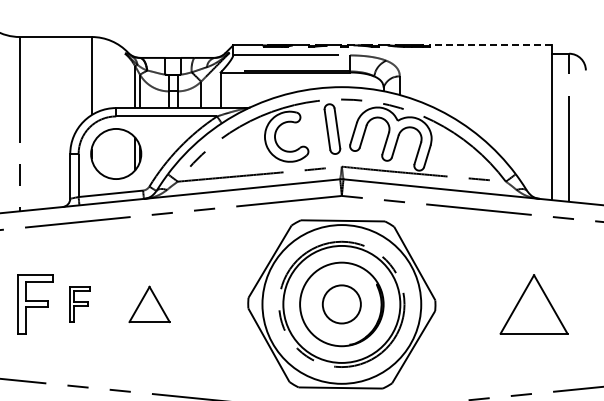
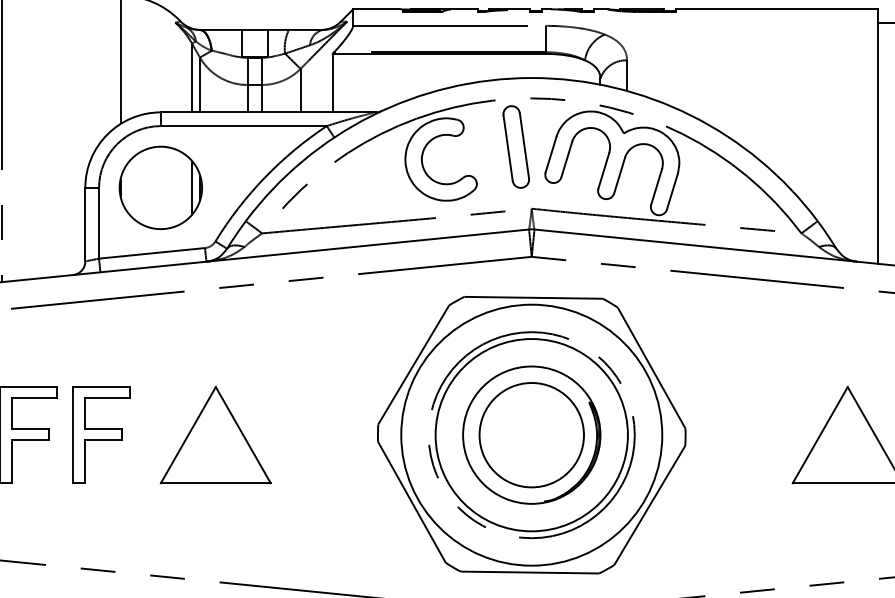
line: (490, 45) -> (776, 9), dashed -> solid
part: (79, 304) -> (100, 435), size x1.67
part: (149, 304) -> (215, 435), size x1.67
circle: (341, 304) -> (531, 435), size x1.67

